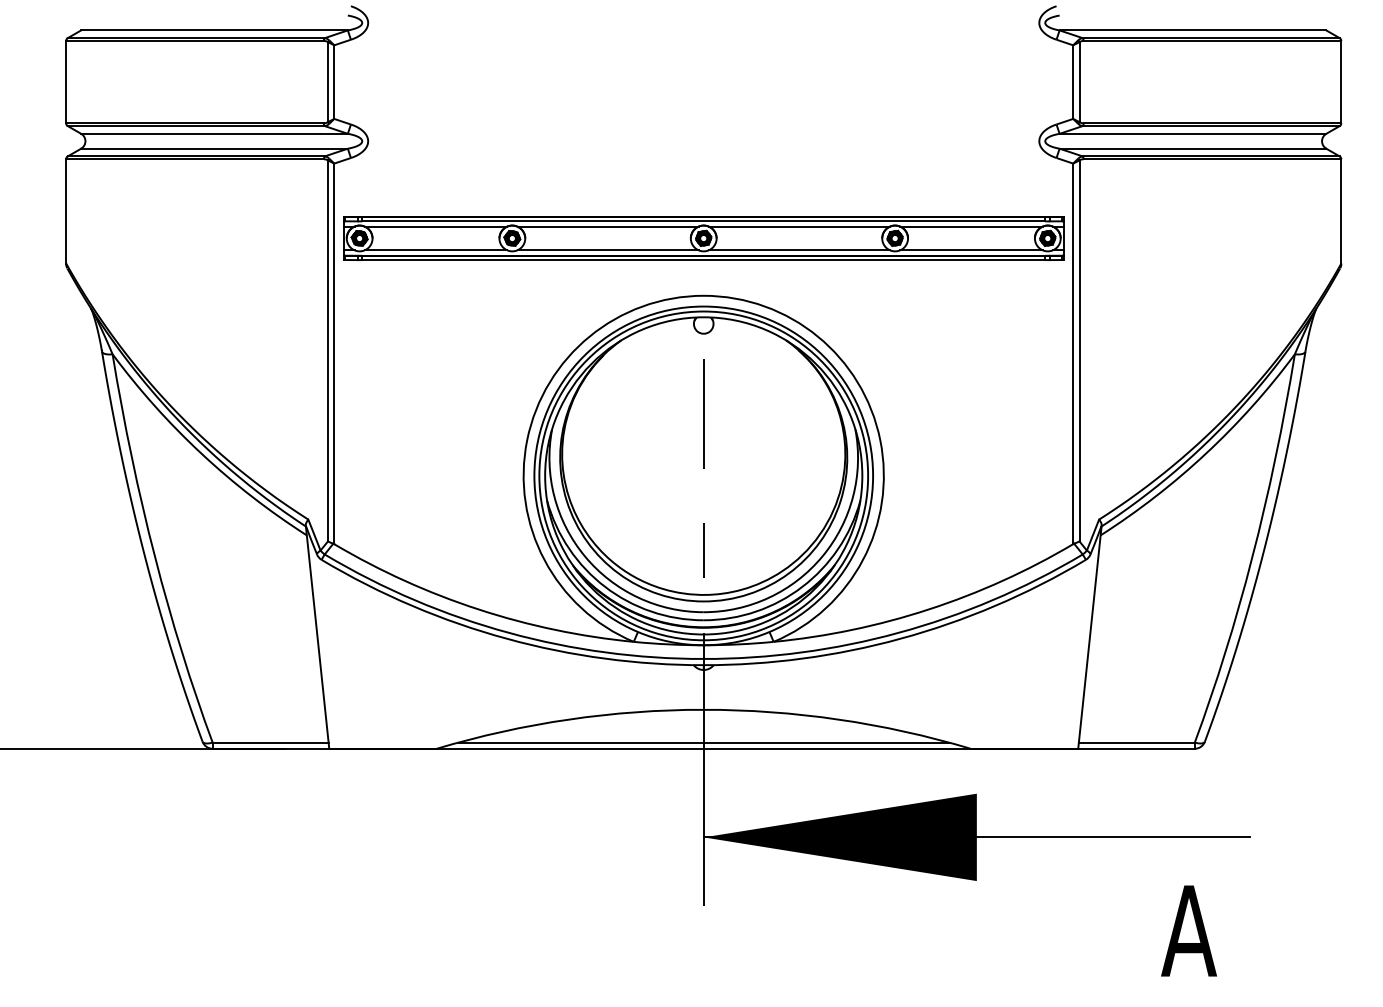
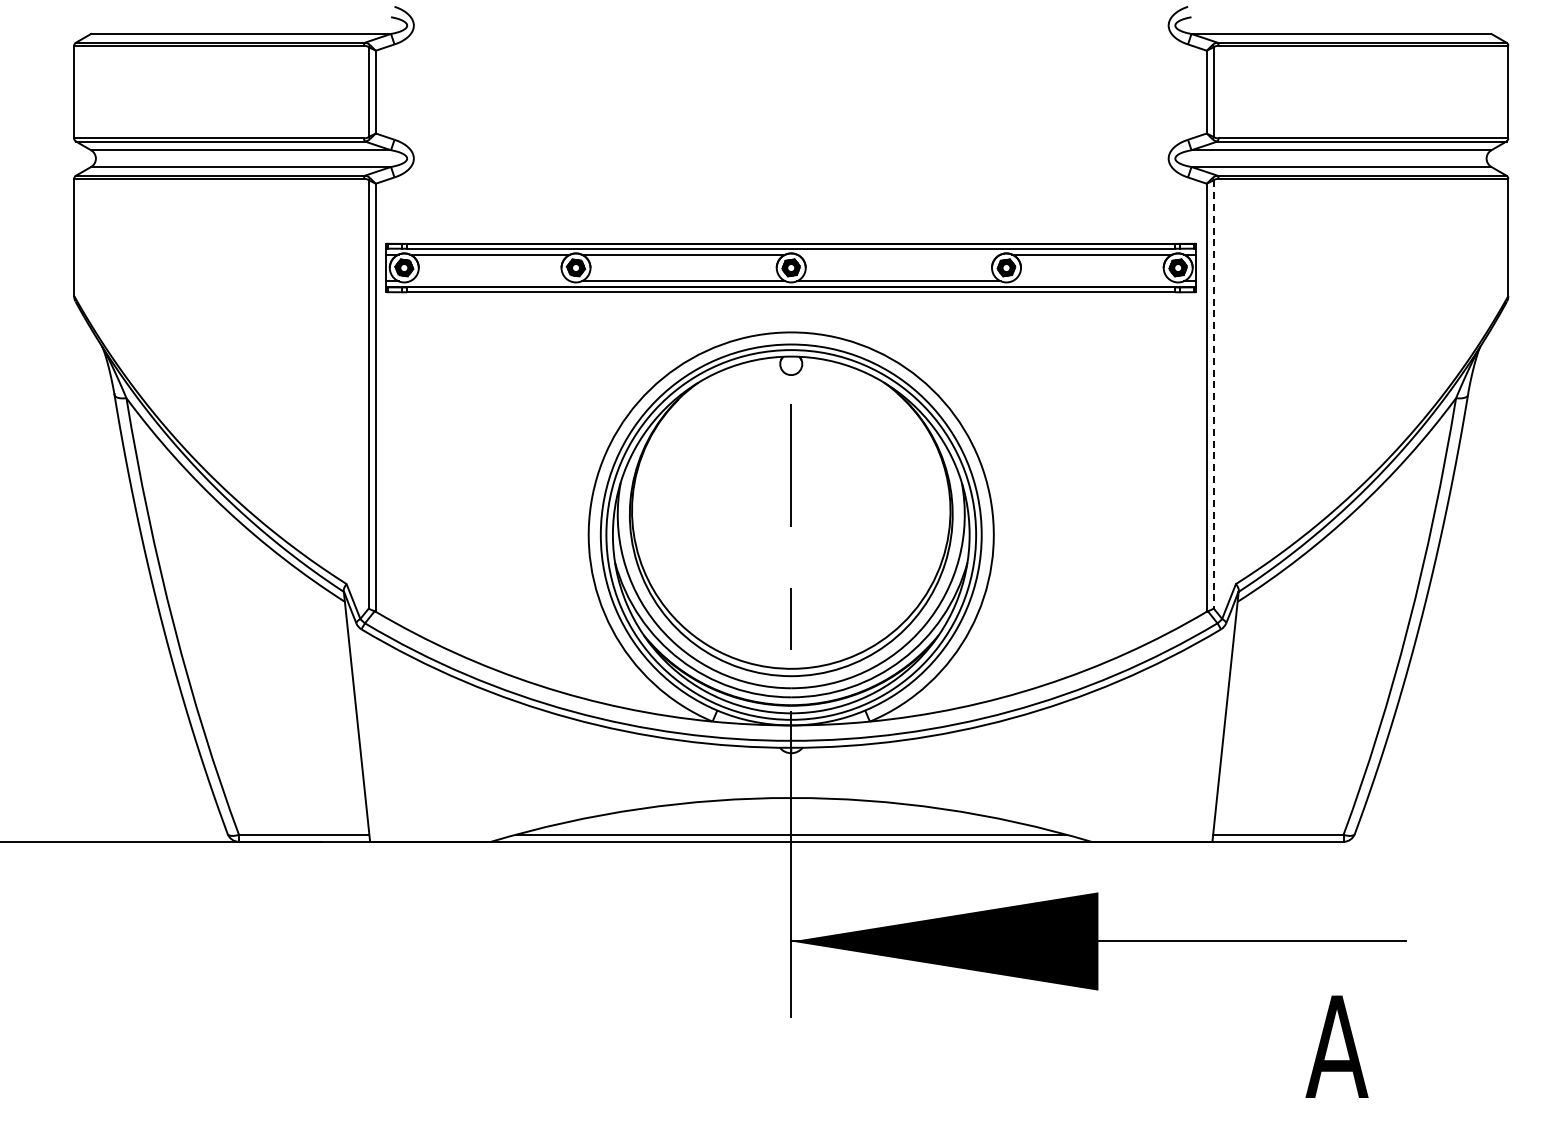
line: (799, 226) -> (898, 254), removed
line: (436, 250) -> (490, 281), removed
line: (971, 250) -> (1092, 281), removed
line: (1079, 351) -> (1213, 394), solid -> dashed

